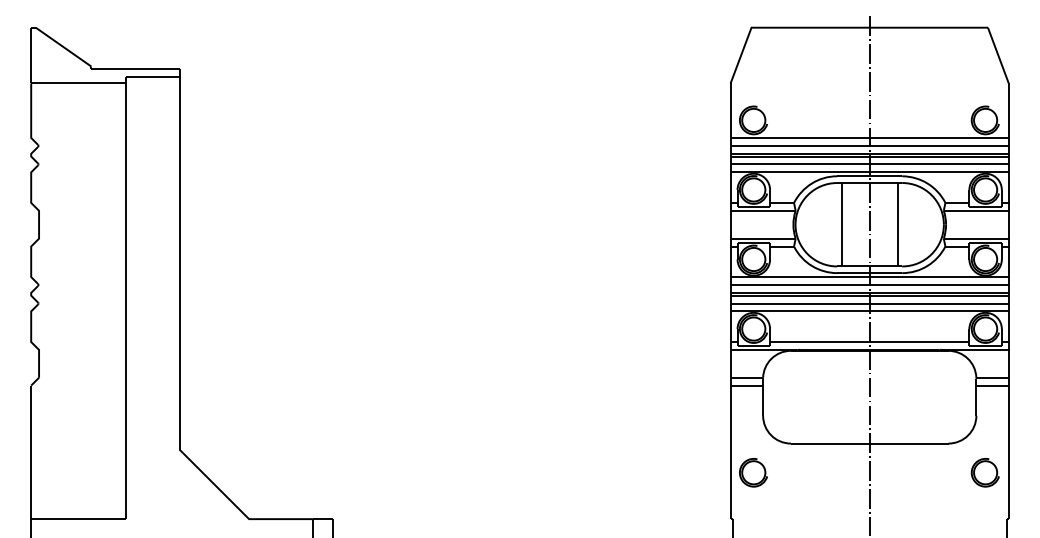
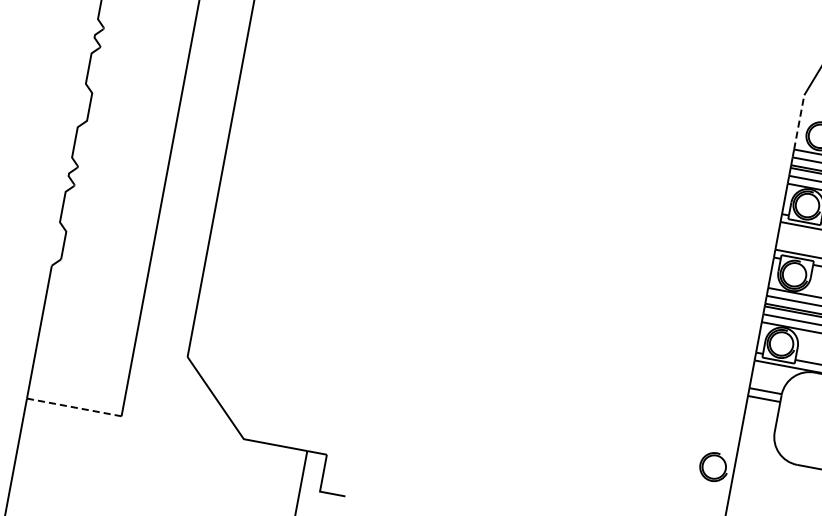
line: (730, 110) -> (799, 122), solid -> dashed
part: (753, 472) -> (714, 466), moved
line: (78, 519) -> (74, 407), solid -> dashed

